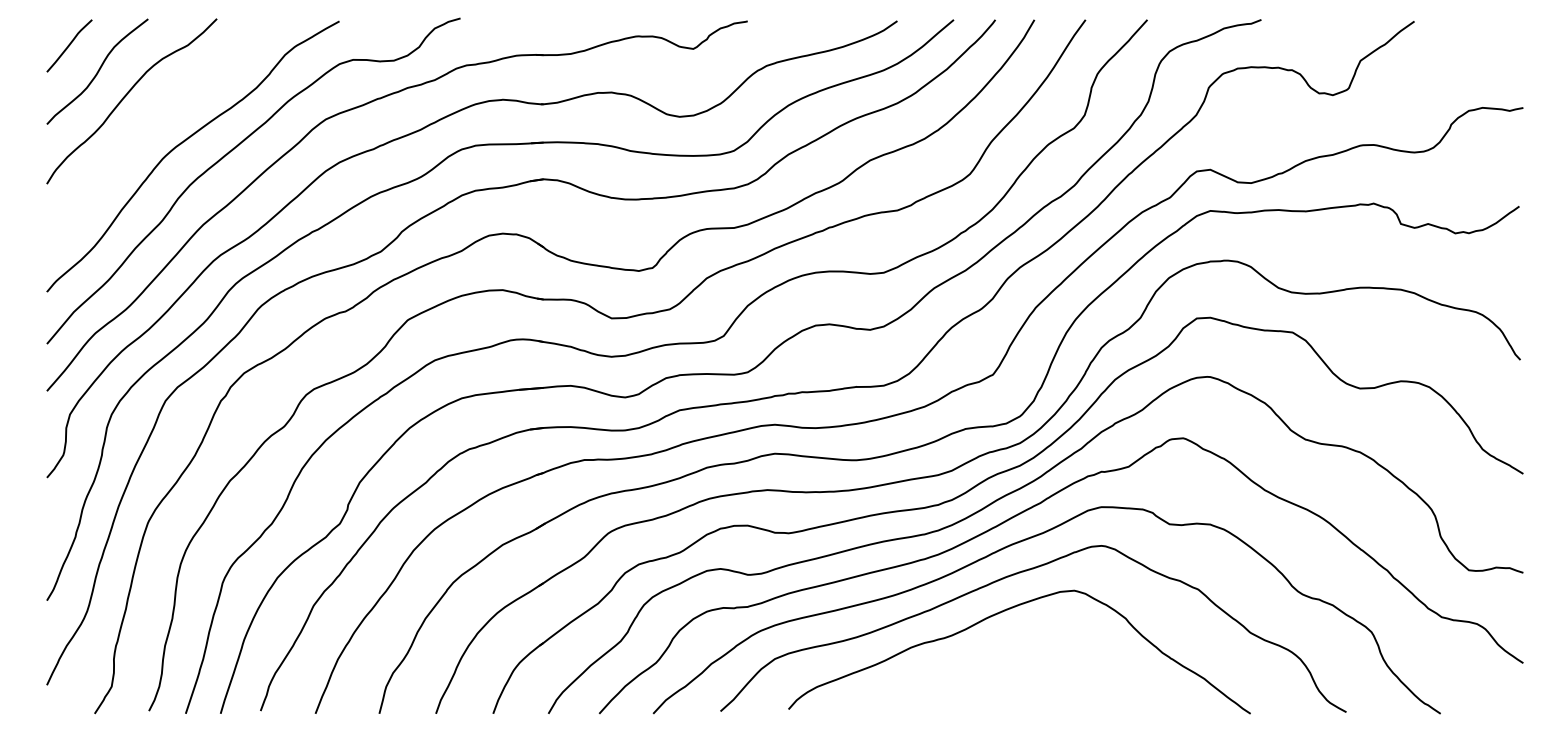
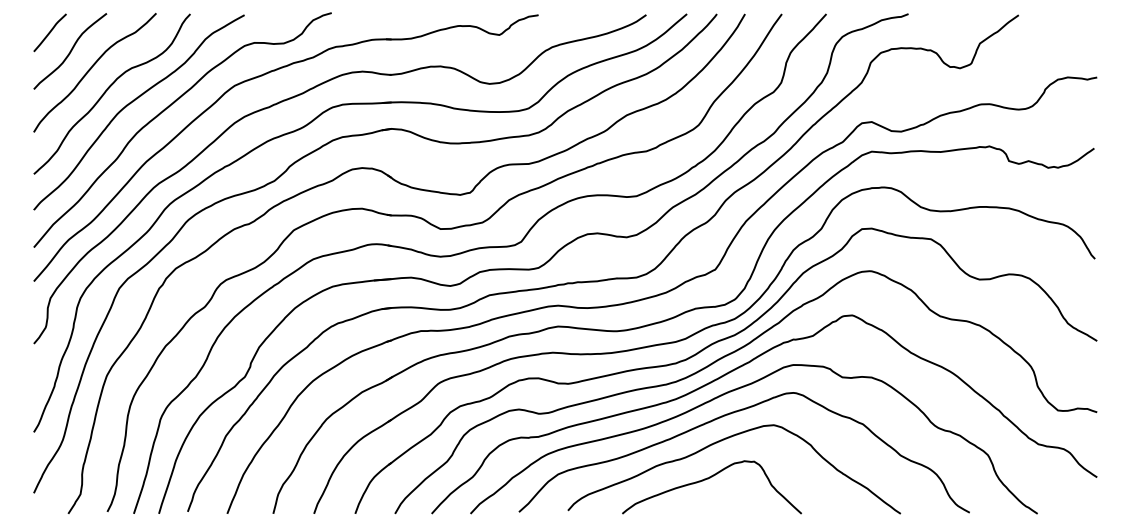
curve: (150, 124) -> (108, 89), added
curve: (983, 665) -> (708, 479), added

